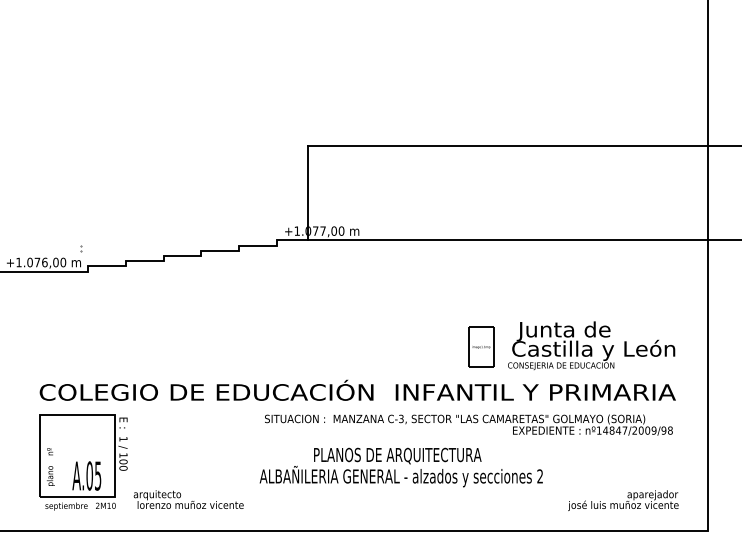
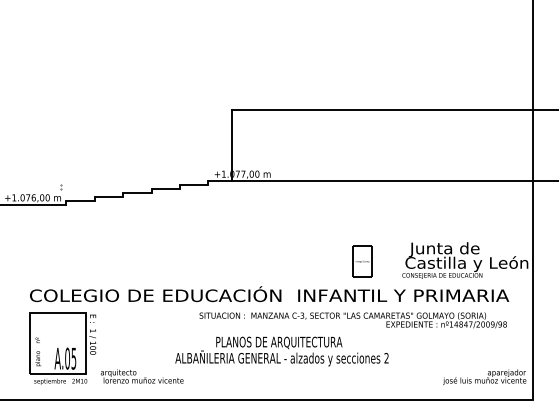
text: (591, 345) -> (465, 260), moved
text: (400, 467) -> (281, 351), moved
text: (623, 500) -> (484, 377), moved

